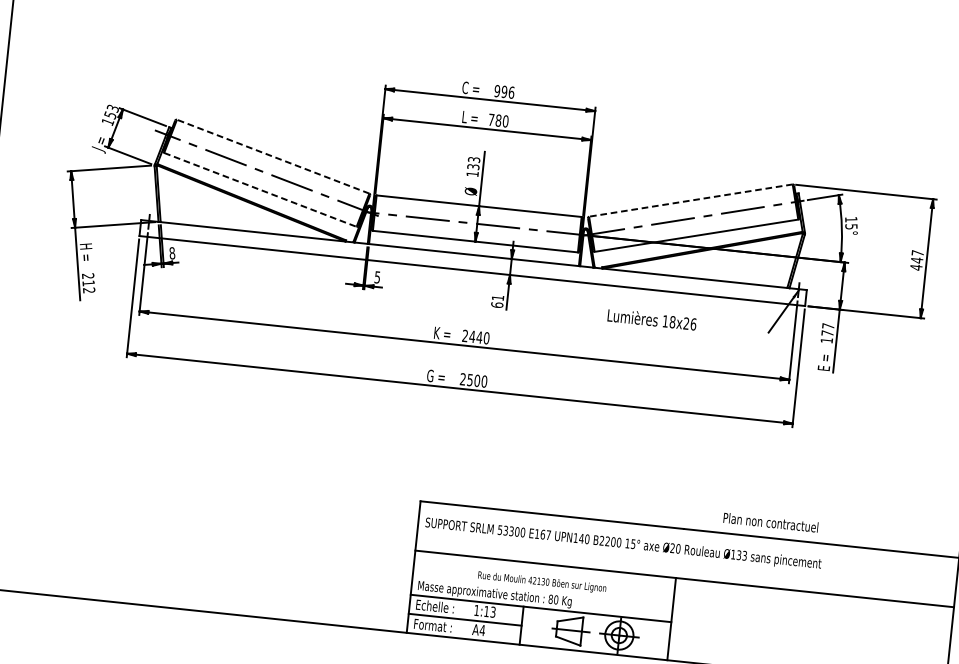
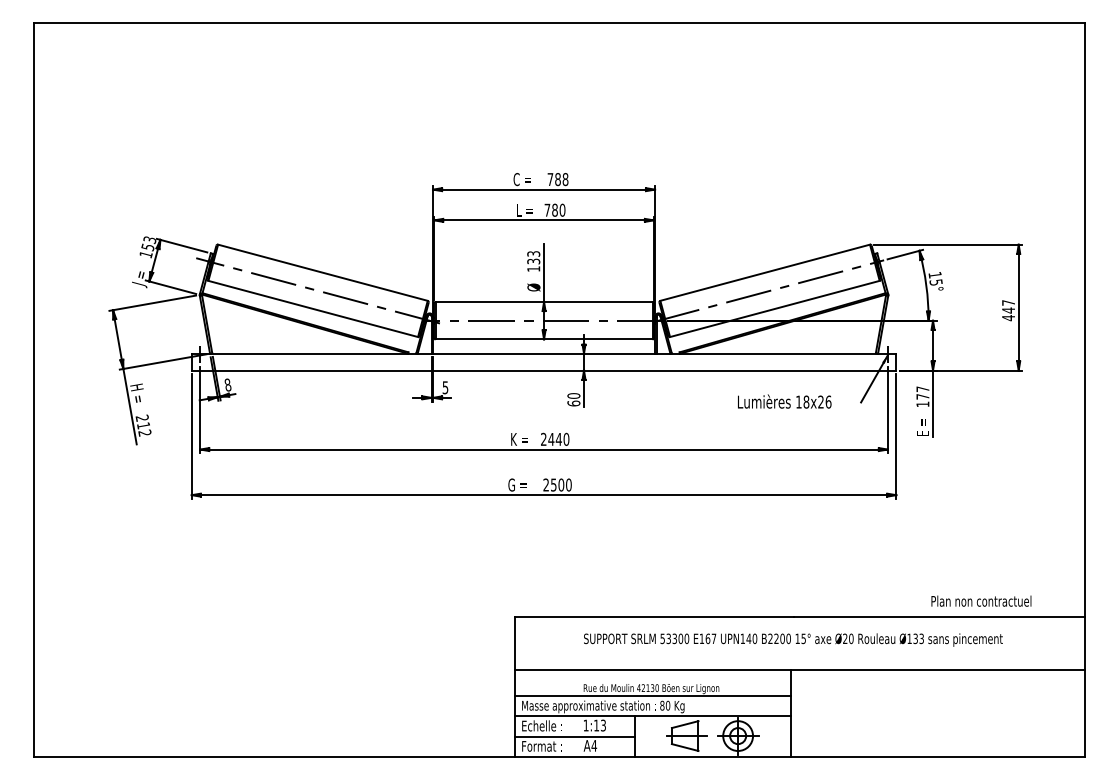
text: (503, 91) -> (557, 179), 996 -> 788
line: (272, 156) -> (322, 272), dashed -> solid
line: (260, 189) -> (313, 308), dashed -> solid
line: (691, 200) -> (765, 272), dashed -> solid
text: (497, 297) -> (573, 395), 61 -> 60
text: (651, 319) -> (784, 401), moved
text: (771, 522) -> (981, 600), moved
text: (623, 543) -> (793, 639), moved
line: (543, 589) -> (653, 696), added

